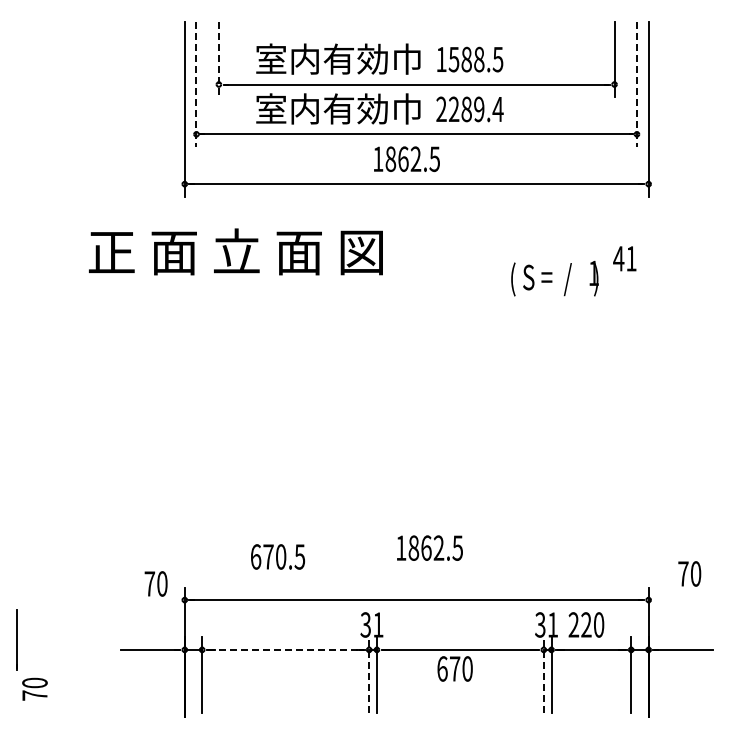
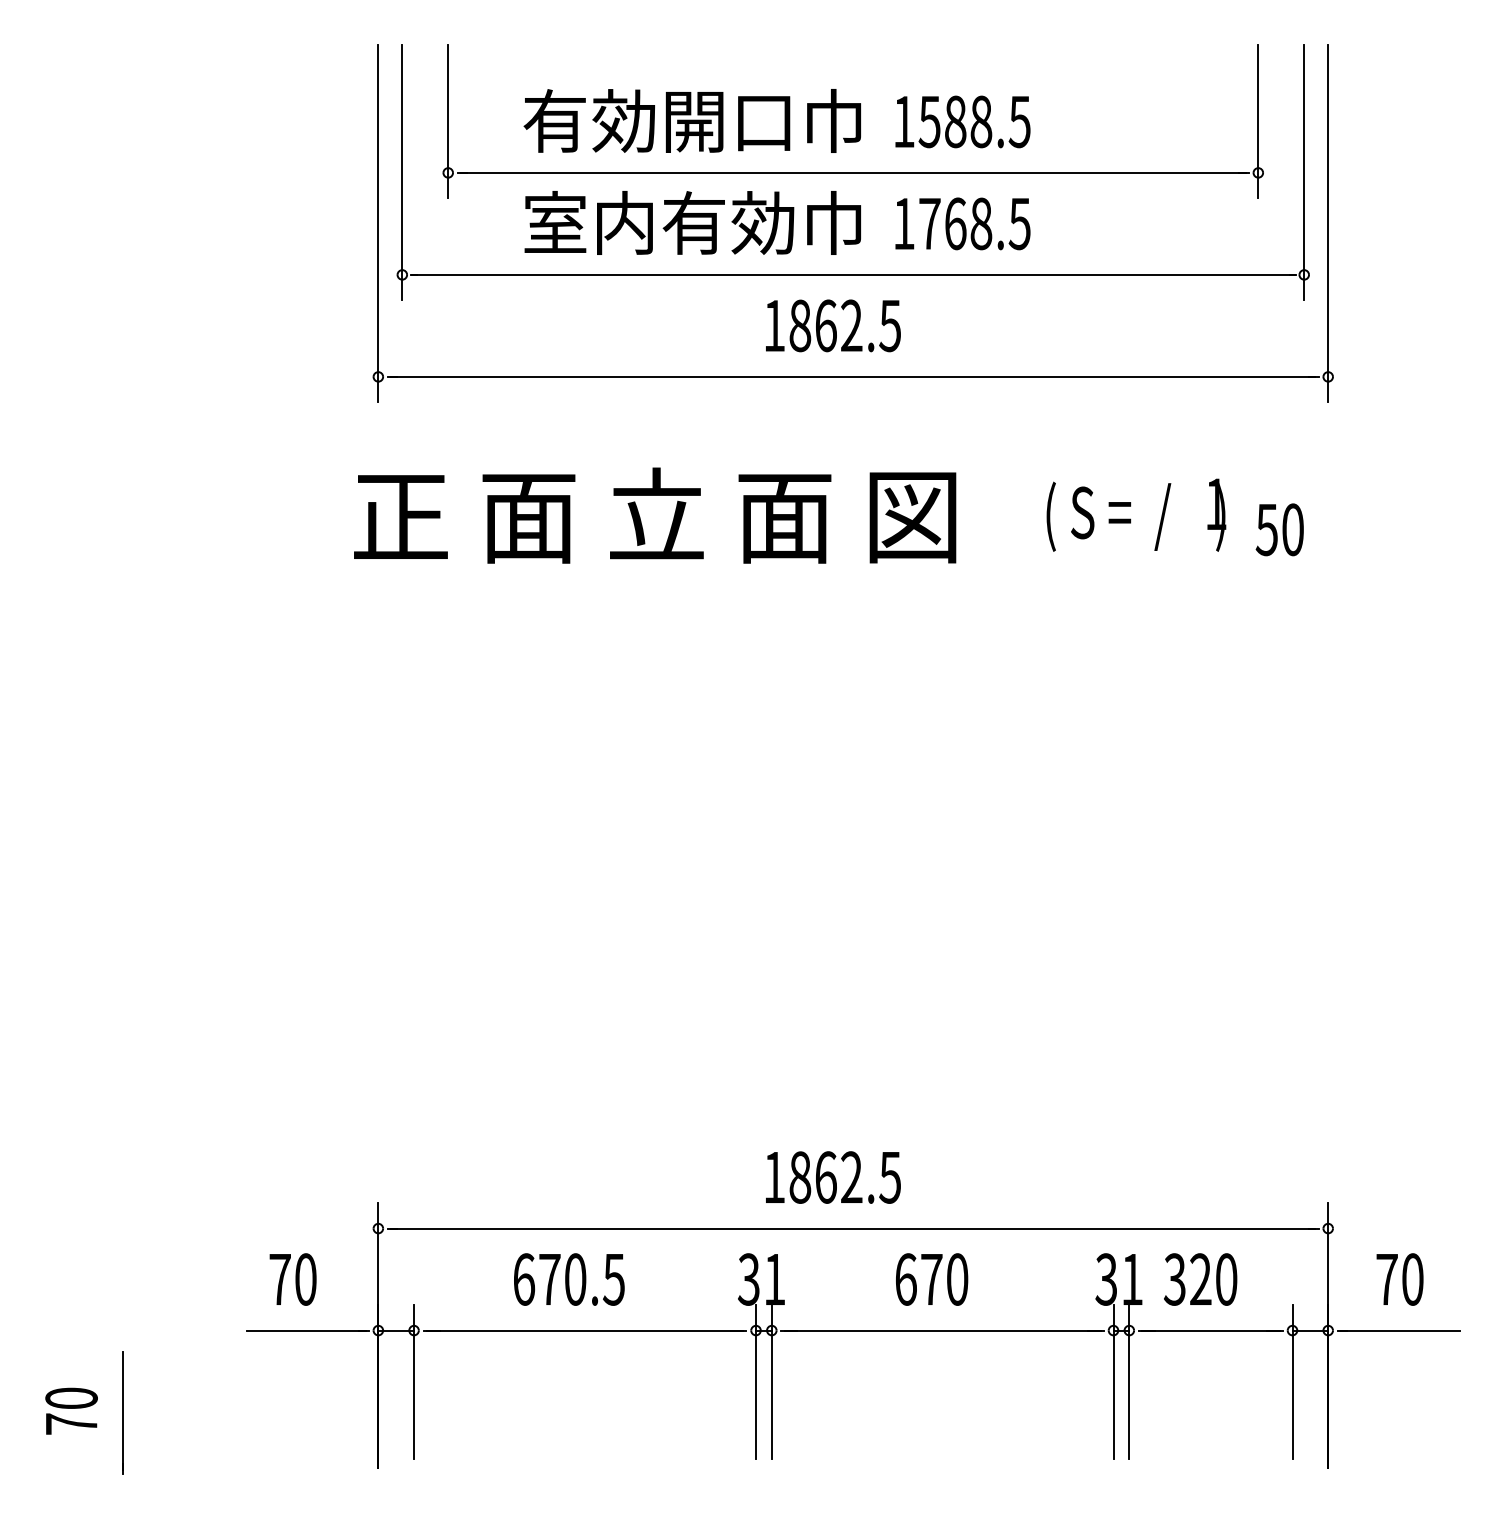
text: (321, 58) -> (658, 119), 室内有効巾 -> 有効開口巾
line: (218, 60) -> (447, 123), dashed -> solid
line: (196, 85) -> (402, 174), dashed -> solid
line: (636, 85) -> (1303, 174), dashed -> solid
text: (469, 109) -> (961, 224), 2289.4 -> 1768.5
text: (235, 251) -> (654, 514), moved
text: (624, 258) -> (1278, 529), 41 -> 50
text: (554, 278) -> (1135, 514), moved
text: (429, 547) -> (832, 1176), moved
text: (277, 556) -> (568, 1278), moved
text: (689, 573) -> (1399, 1278), moved
text: (155, 583) -> (291, 1278), moved
text: (573, 624) -> (1174, 1278), 220 -> 320
line: (16, 639) -> (121, 1411), moved
line: (286, 649) -> (586, 1329), dashed -> solid
text: (454, 668) -> (930, 1278), moved
line: (369, 675) -> (756, 1382), dashed -> solid
line: (543, 675) -> (1112, 1382), dashed -> solid

